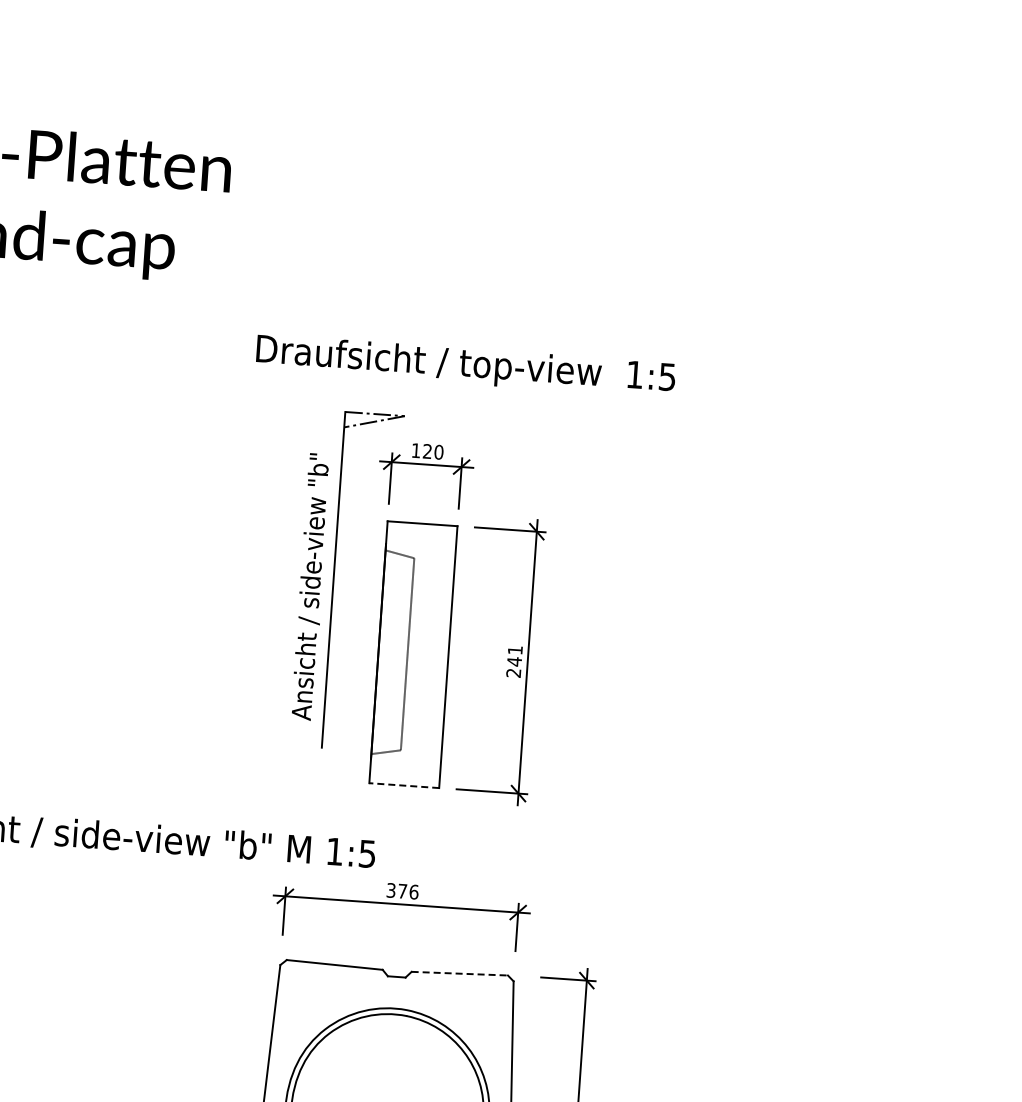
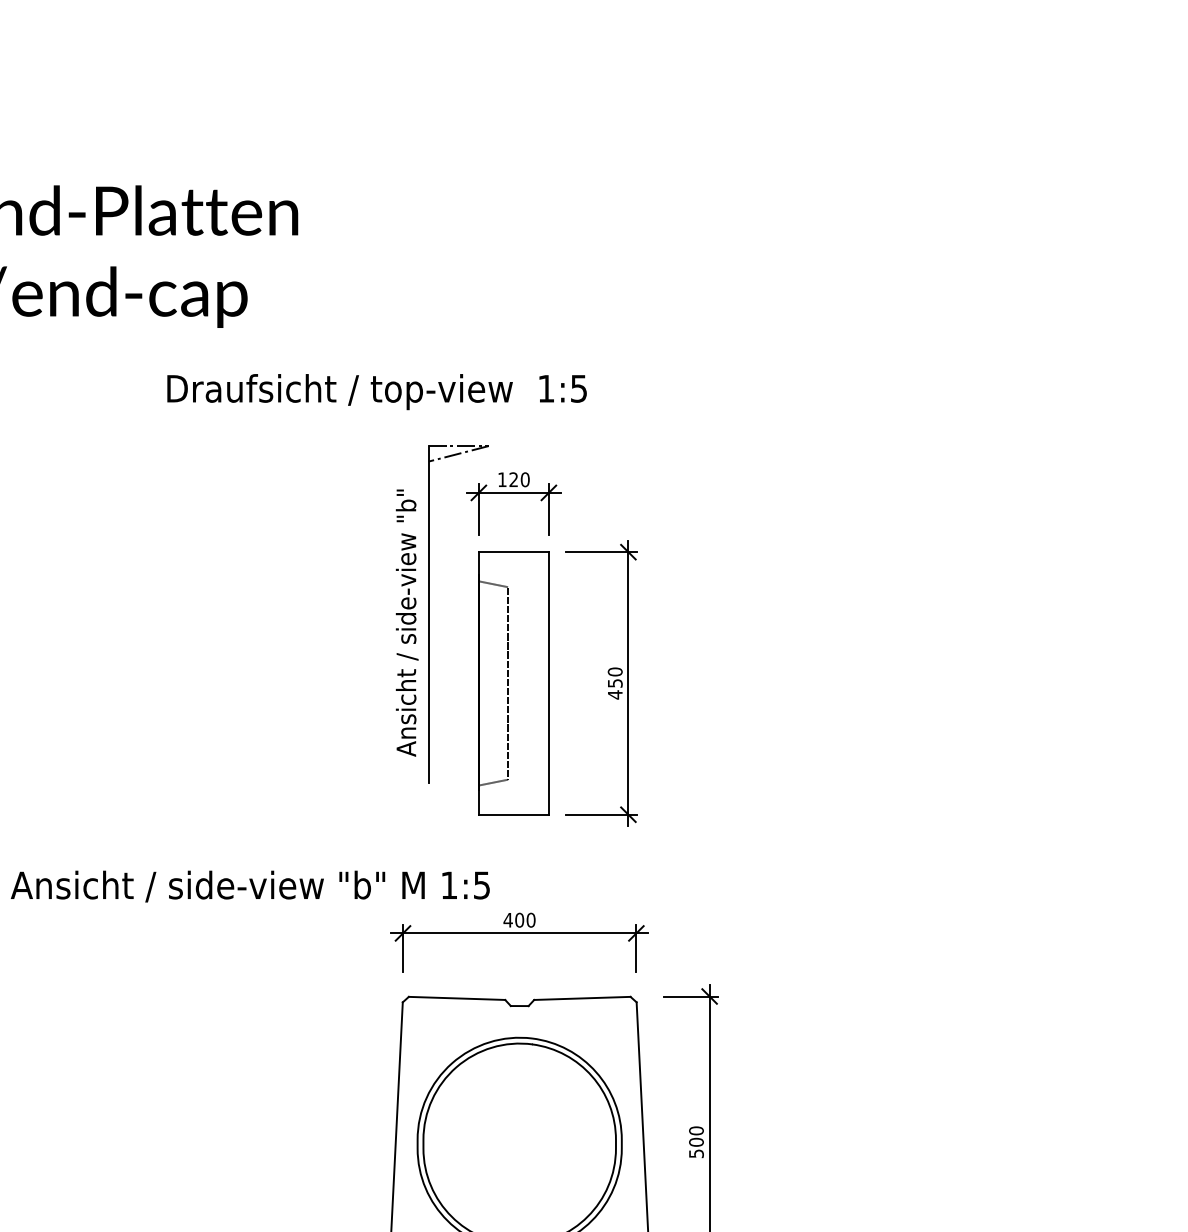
text: (465, 366) -> (376, 392), moved
text: (513, 661) -> (614, 683), 241 -> 450
line: (403, 785) -> (513, 814), dashed -> solid
text: (402, 890) -> (519, 919), 376 -> 400
line: (459, 973) -> (582, 998), dashed -> solid

